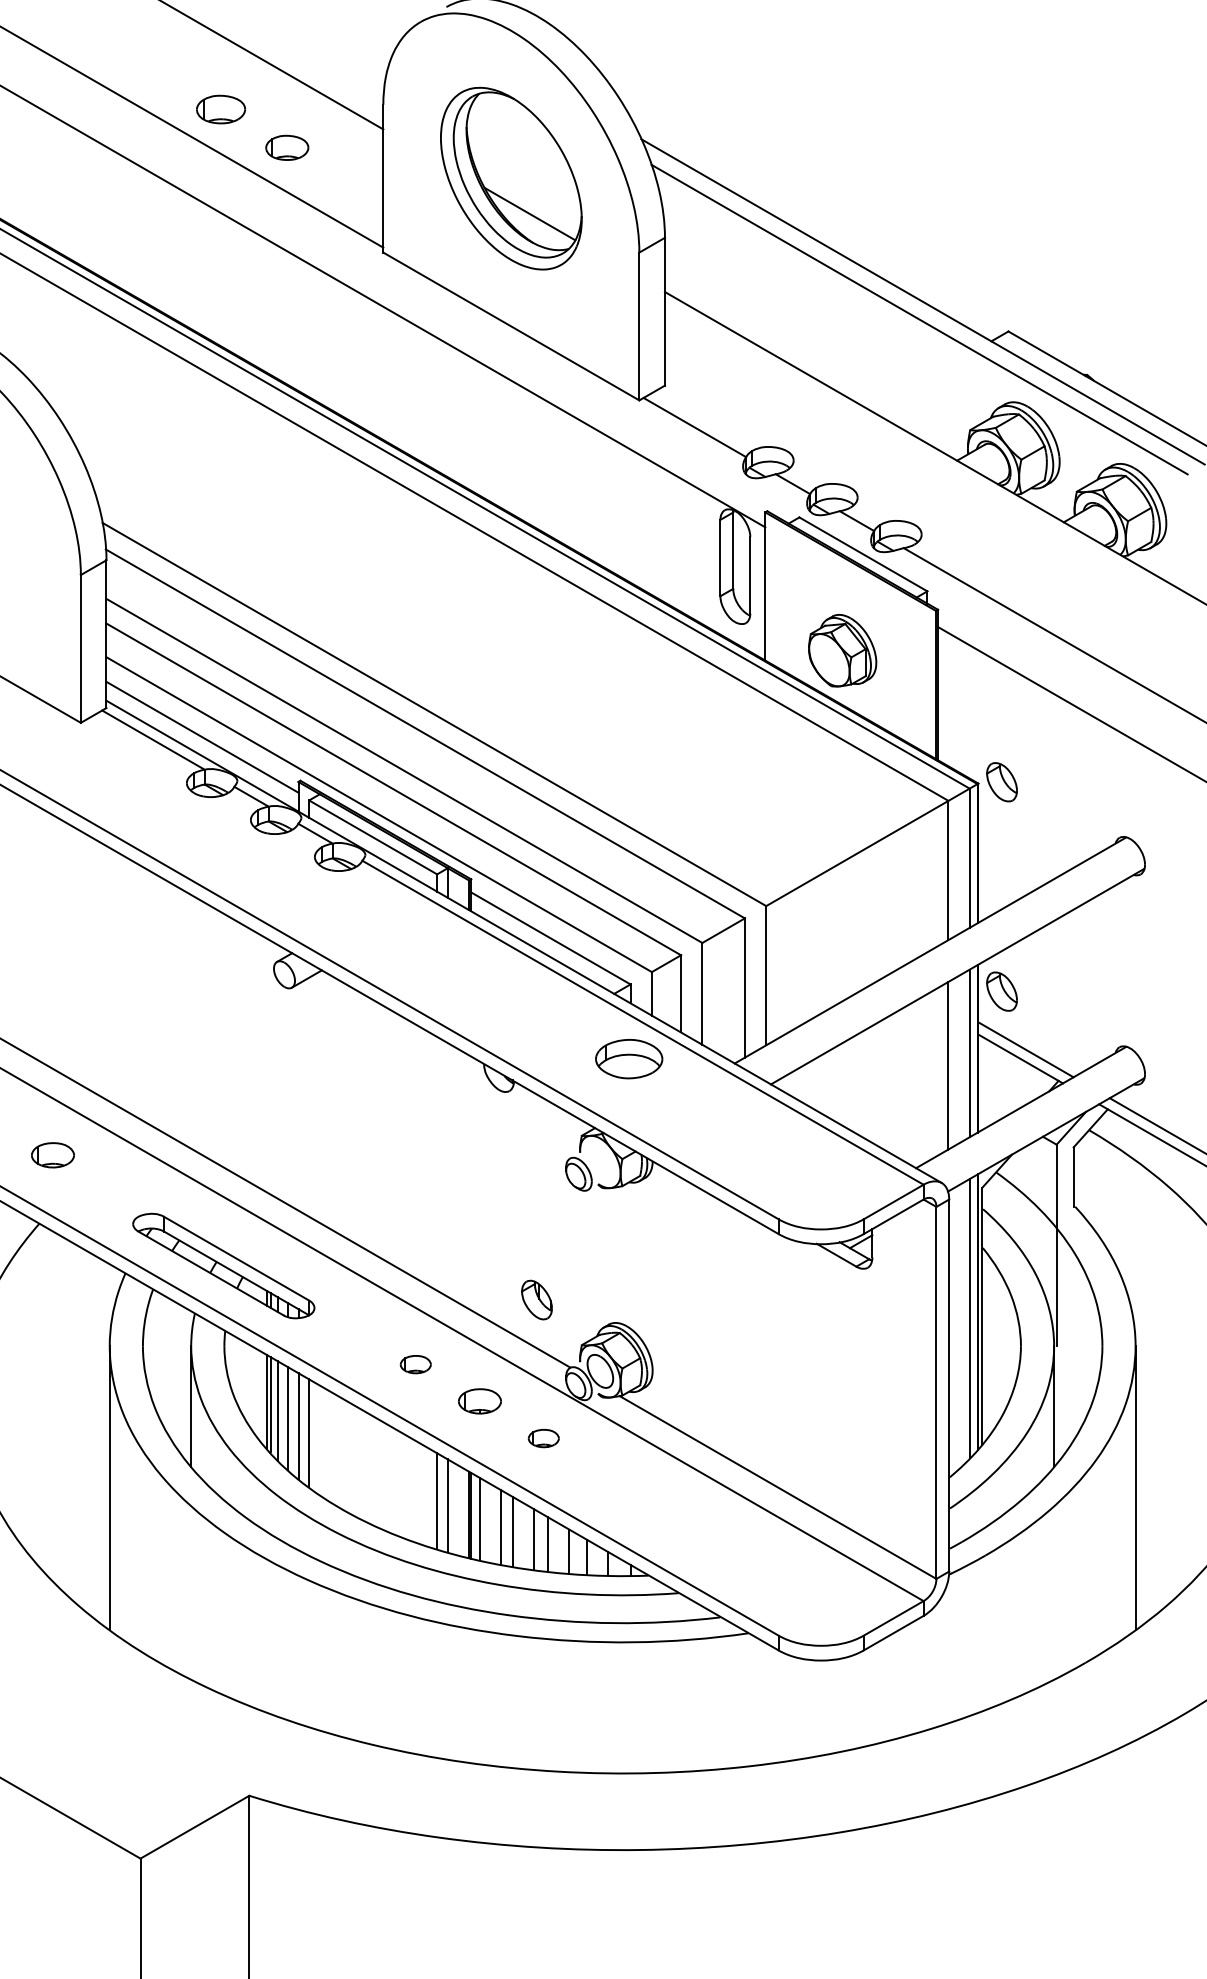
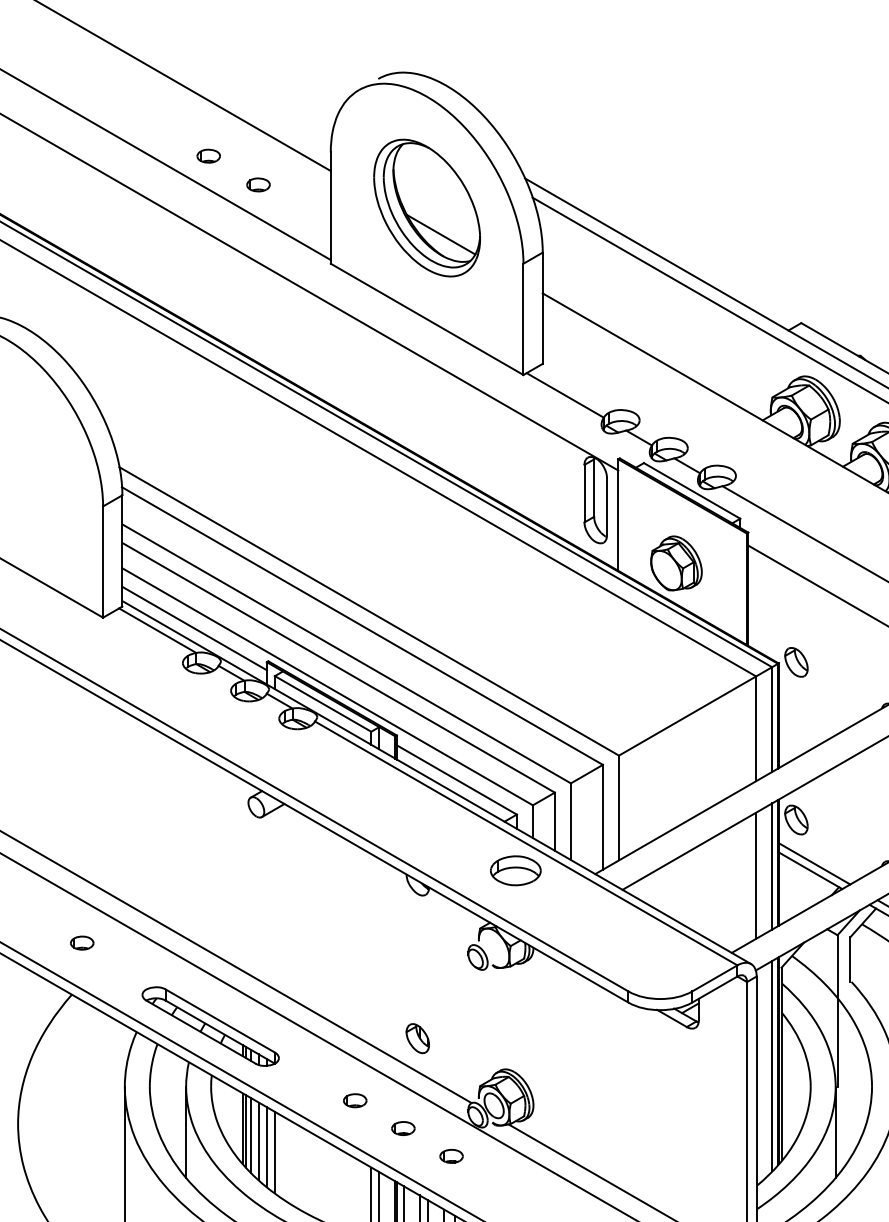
part: (221, 109) -> (208, 156), size x0.62
part: (287, 147) -> (258, 184), size x0.71
part: (53, 1154) -> (82, 942), size x0.71
part: (536, 1299) -> (417, 1038), moved
part: (479, 1401) -> (403, 1128), size x0.71

